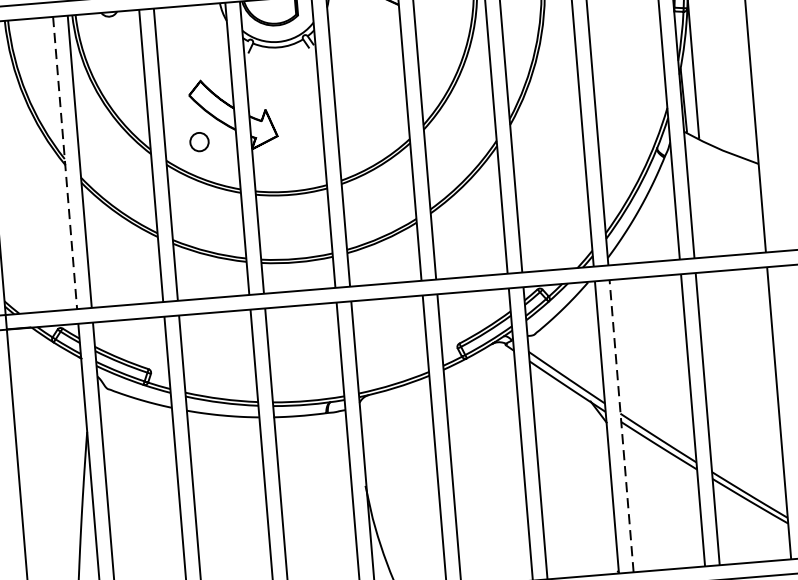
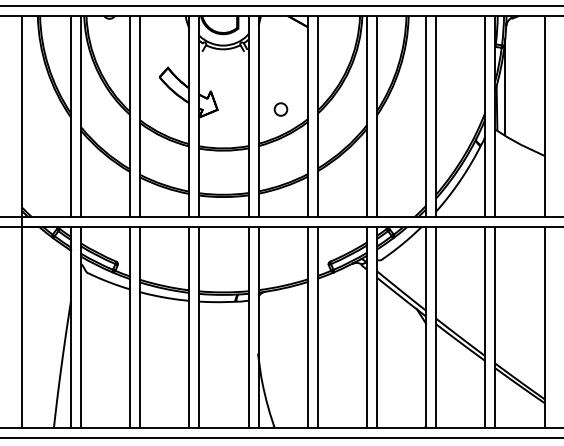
circle: (198, 142) -> (280, 109), moved
line: (65, 163) -> (71, 116), dashed -> solid
line: (621, 425) -> (436, 326), dashed -> solid

